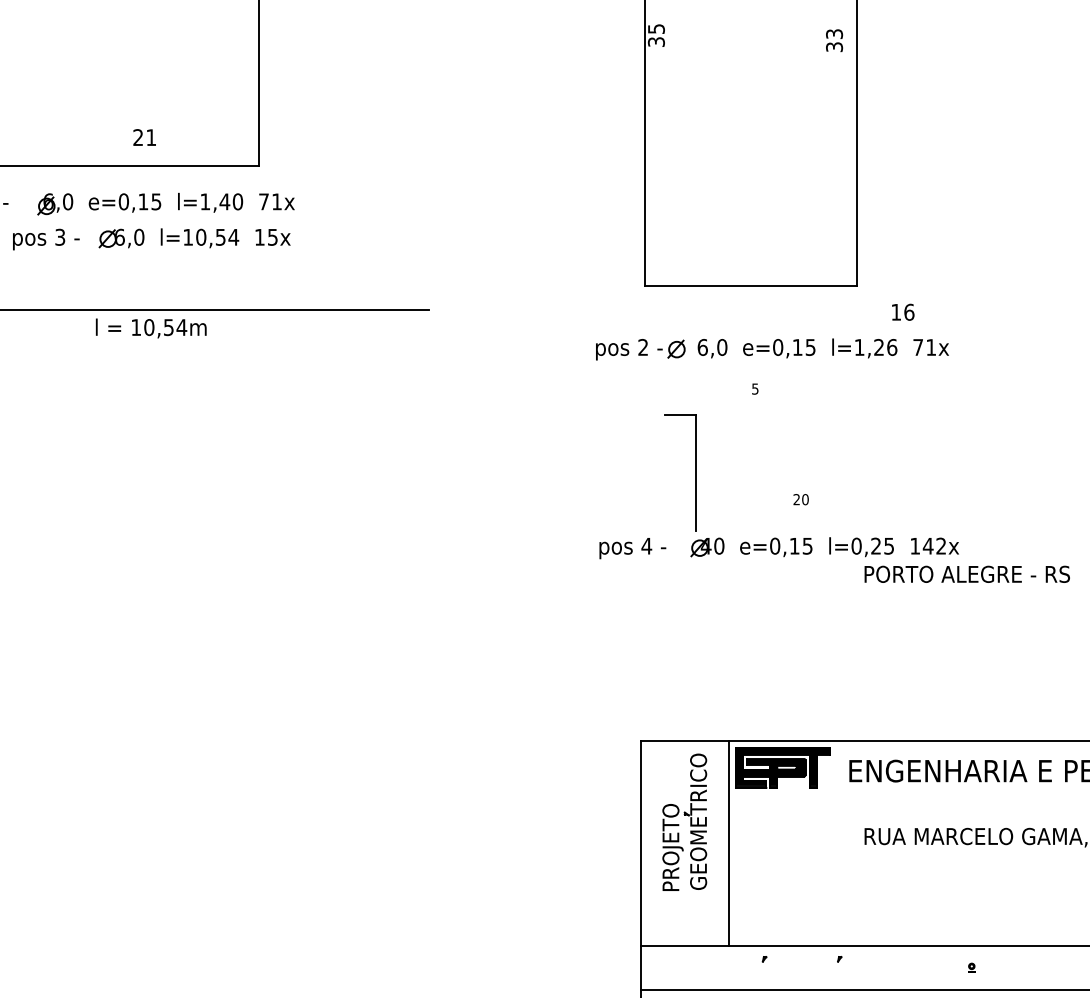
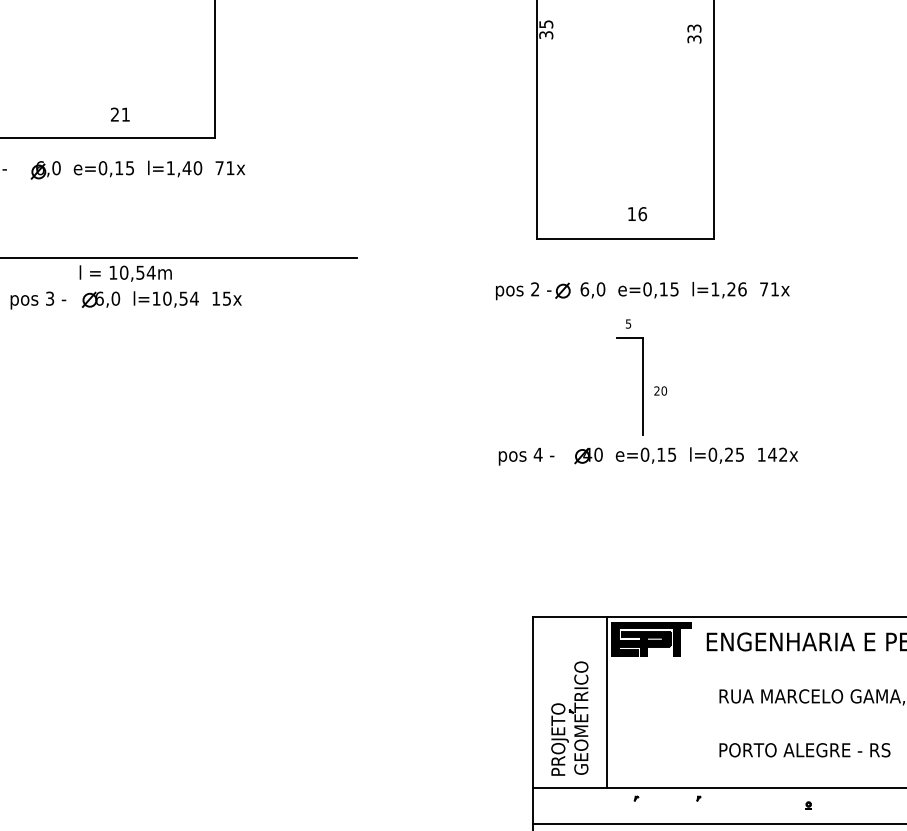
part: (150, 239) -> (125, 300), moved
text: (903, 312) -> (637, 214), moved
part: (695, 472) -> (642, 386), moved
text: (800, 499) -> (660, 390), moved
text: (966, 574) -> (804, 750), moved
part: (684, 822) -> (569, 718), moved

